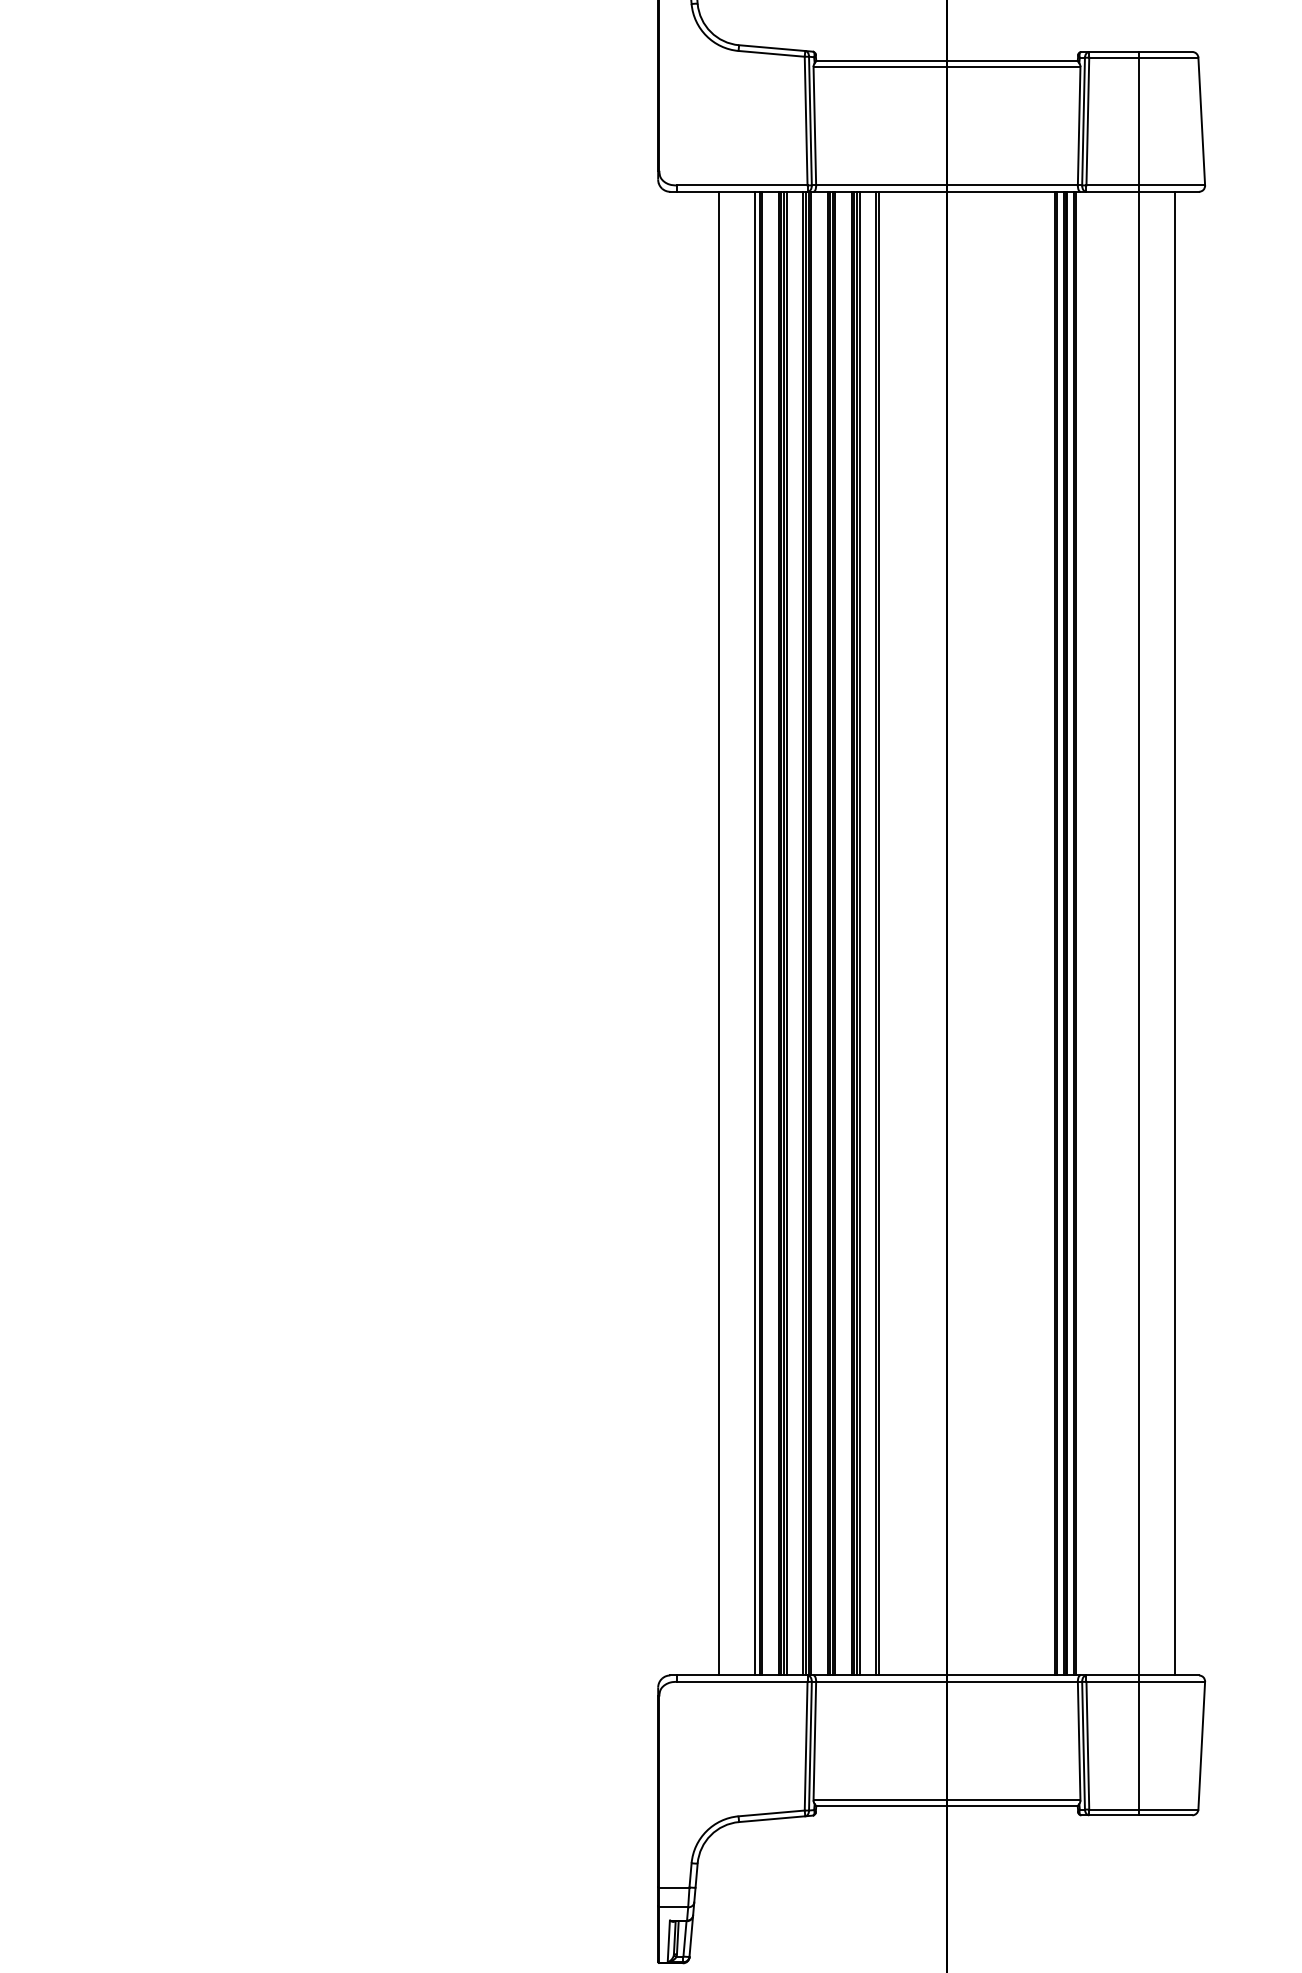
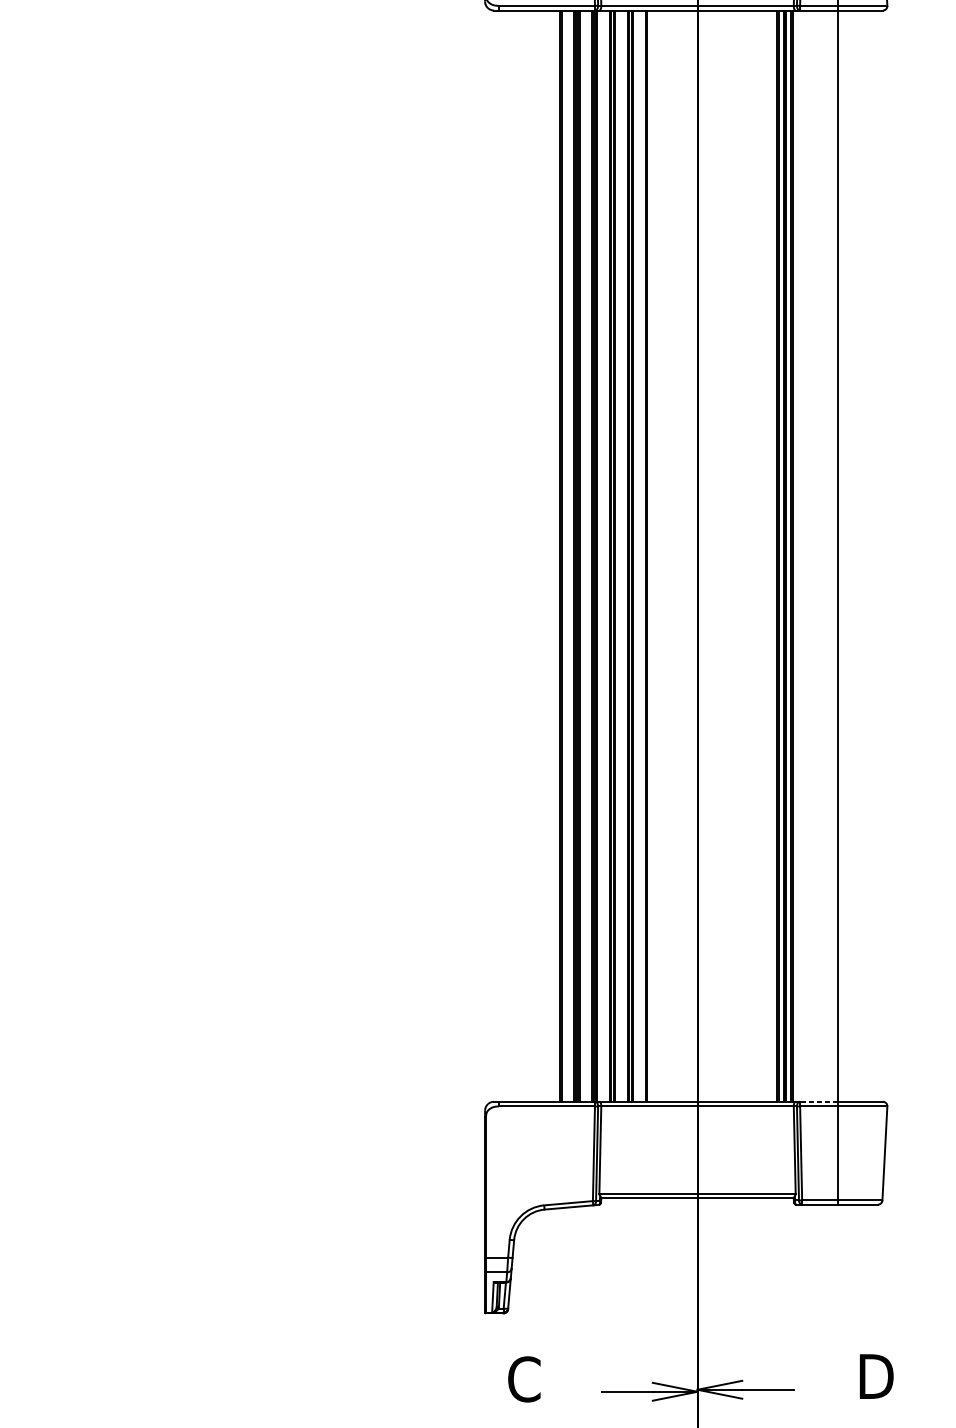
line: (718, 933) -> (529, 556), removed
line: (755, 933) -> (556, 556), removed
line: (1175, 933) -> (865, 556), removed
line: (1112, 1675) -> (819, 1101), solid -> dashed

